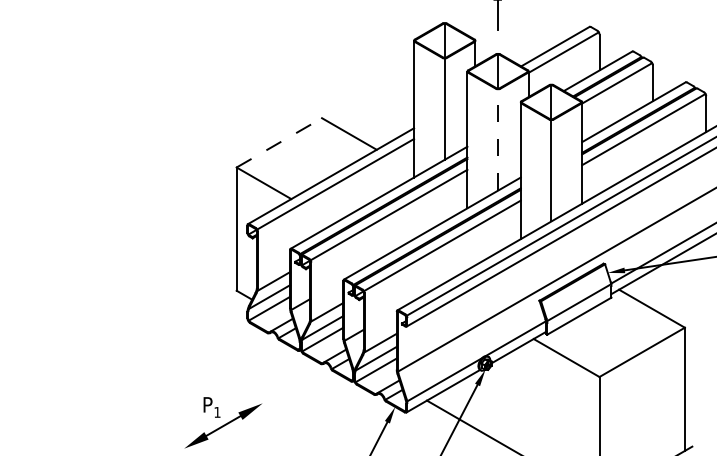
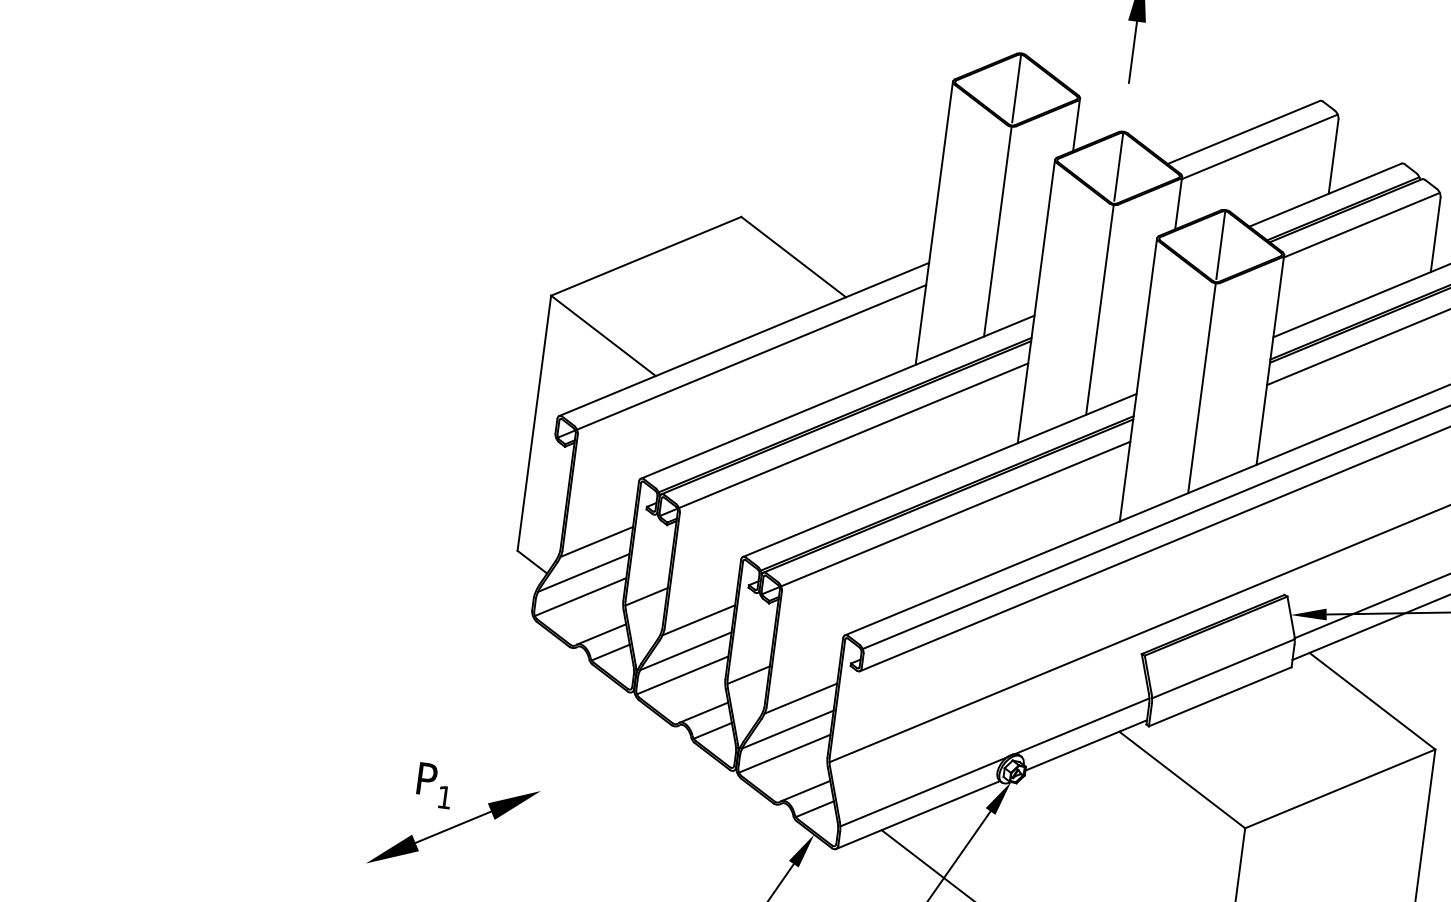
line: (498, 139) -> (1100, 309), dashed -> solid
line: (279, 142) -> (646, 255), dashed -> solid

